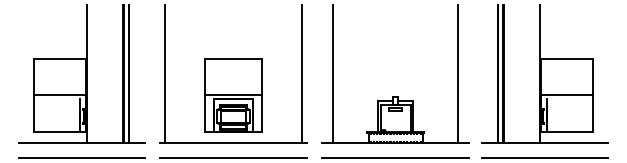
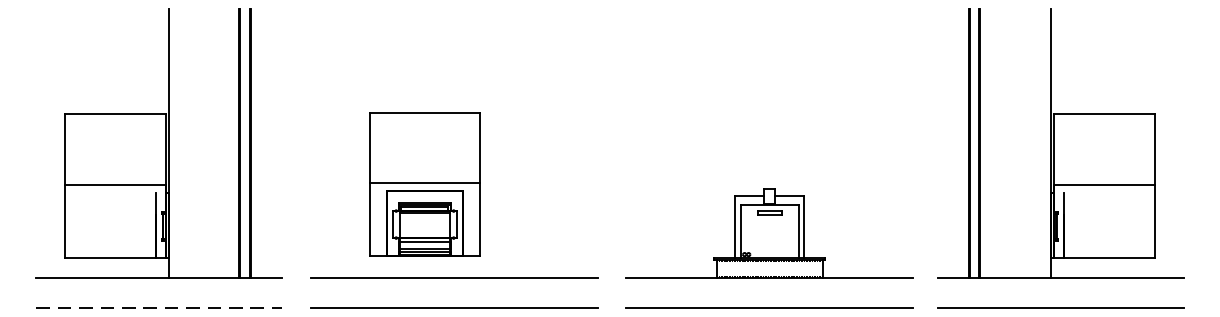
line: (165, 73) -> (321, 142), removed
line: (301, 73) -> (586, 142), removed
line: (333, 73) -> (648, 142), removed
line: (457, 73) -> (890, 142), removed
part: (233, 95) -> (425, 183), moved
line: (82, 158) -> (160, 308), solid -> dashed

